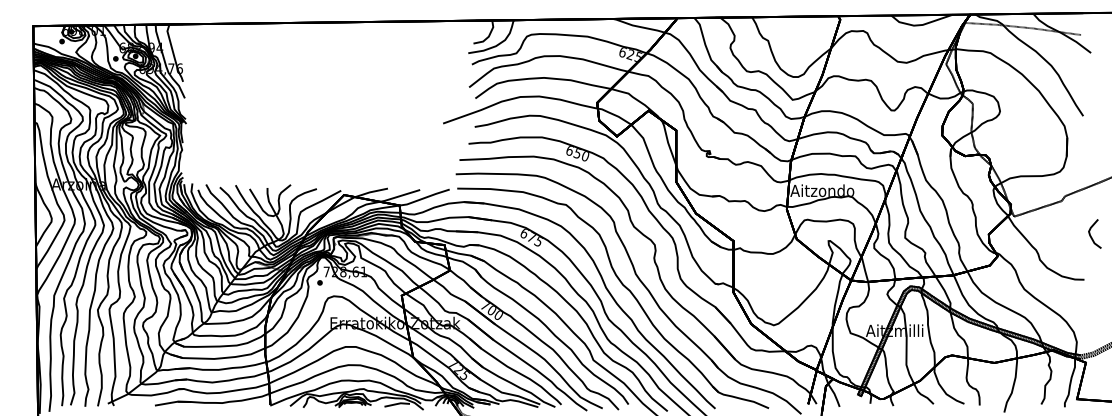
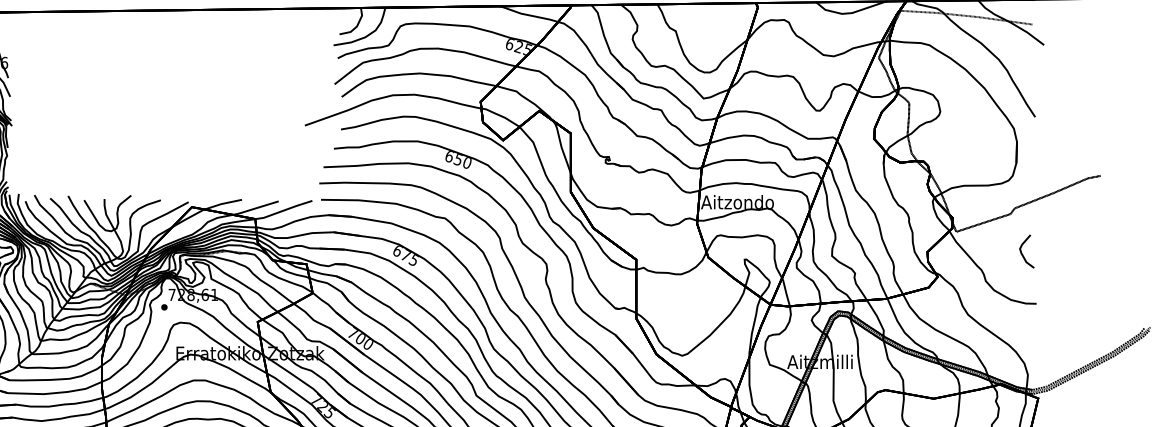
curve: (1091, 235) -> (1022, 253), moved

